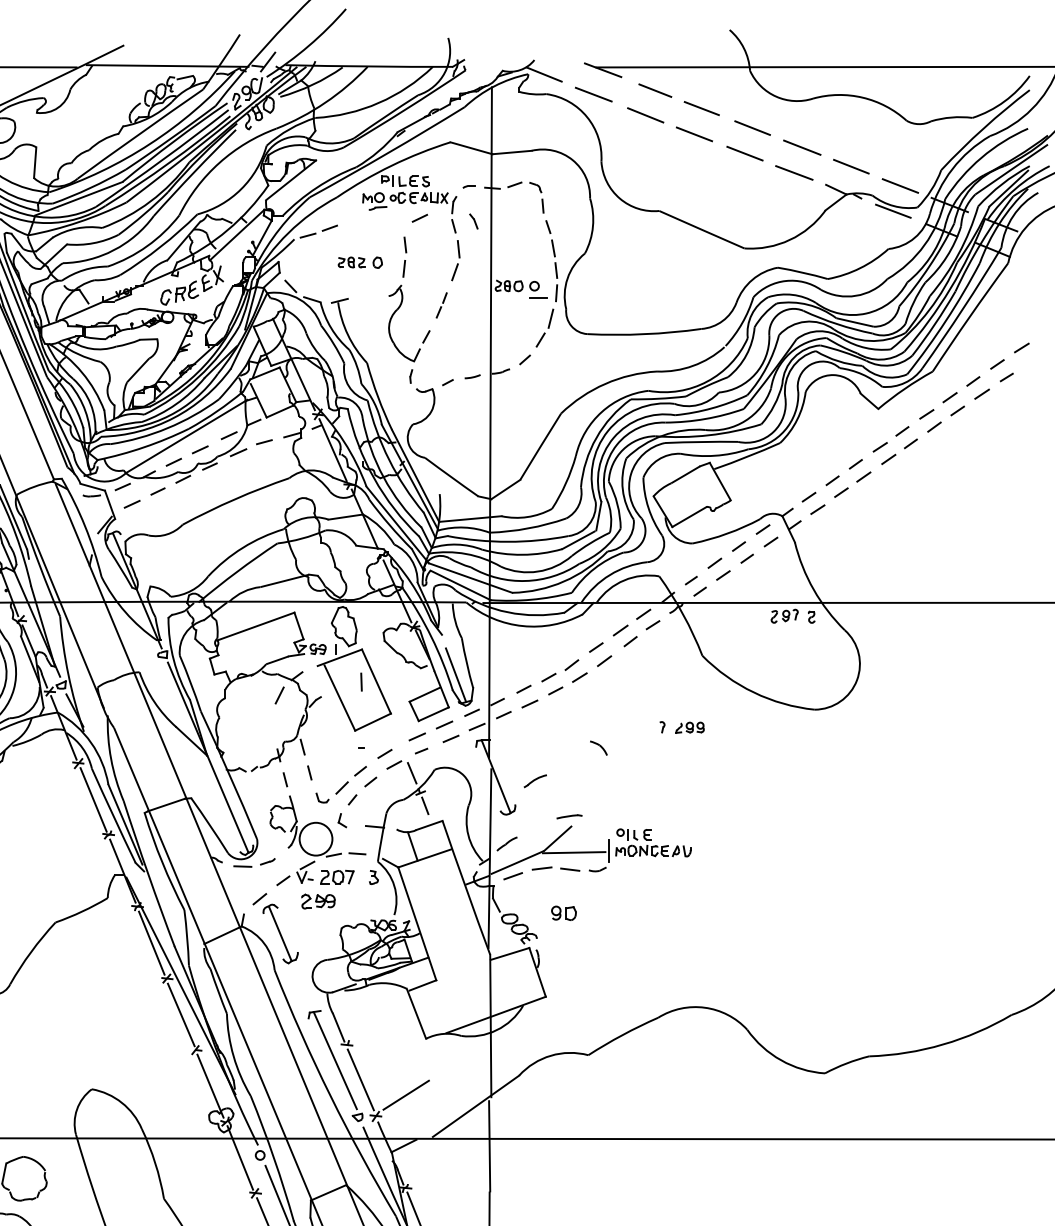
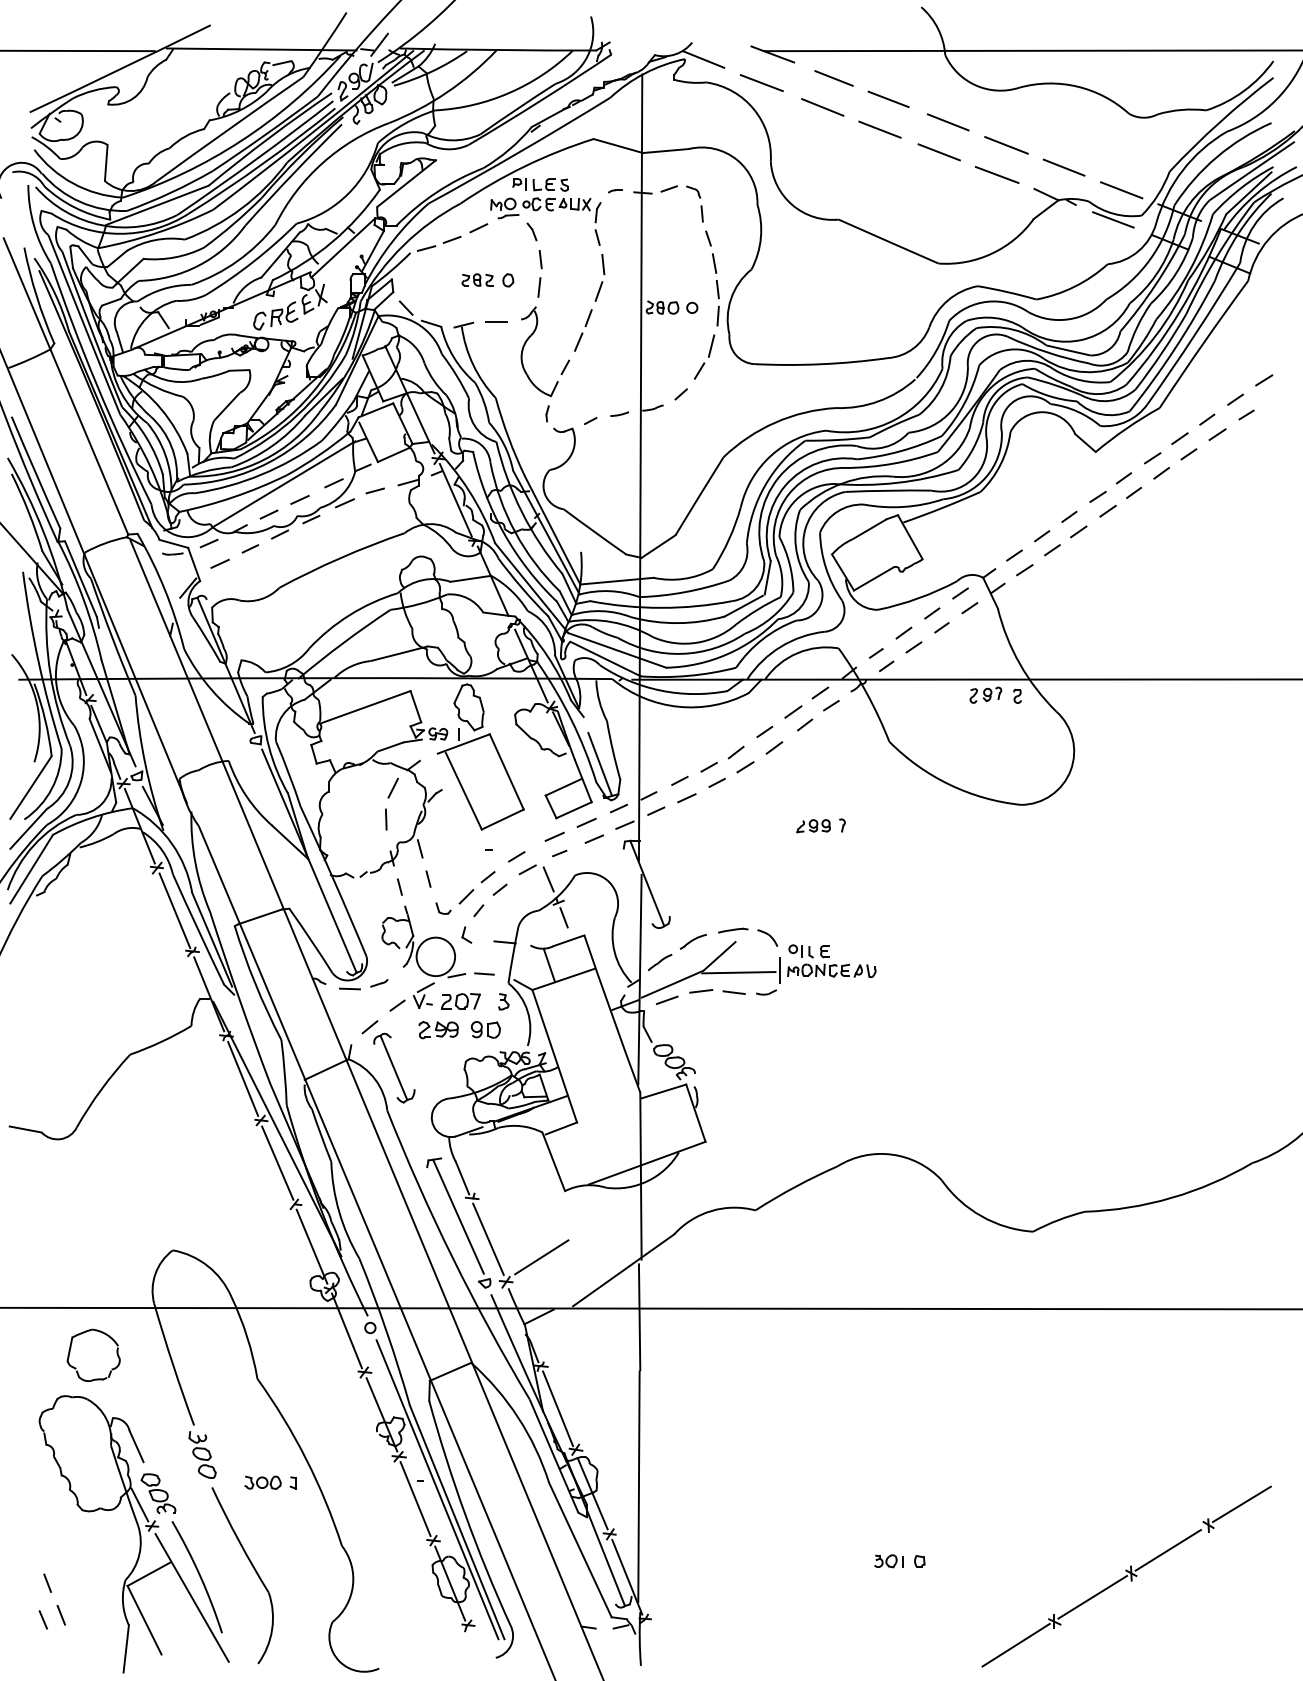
line: (419, 218) -> (478, 228), moved
part: (473, 221) -> (531, 231), moved
line: (538, 297) -> (496, 321), moved
part: (441, 305) -> (583, 330), size x1.43
line: (361, 682) -> (386, 819), moved
part: (689, 728) -> (813, 826), moved
part: (598, 747) -> (767, 937), moved
part: (534, 780) -> (692, 941), moved
part: (563, 913) -> (485, 1029), moved

